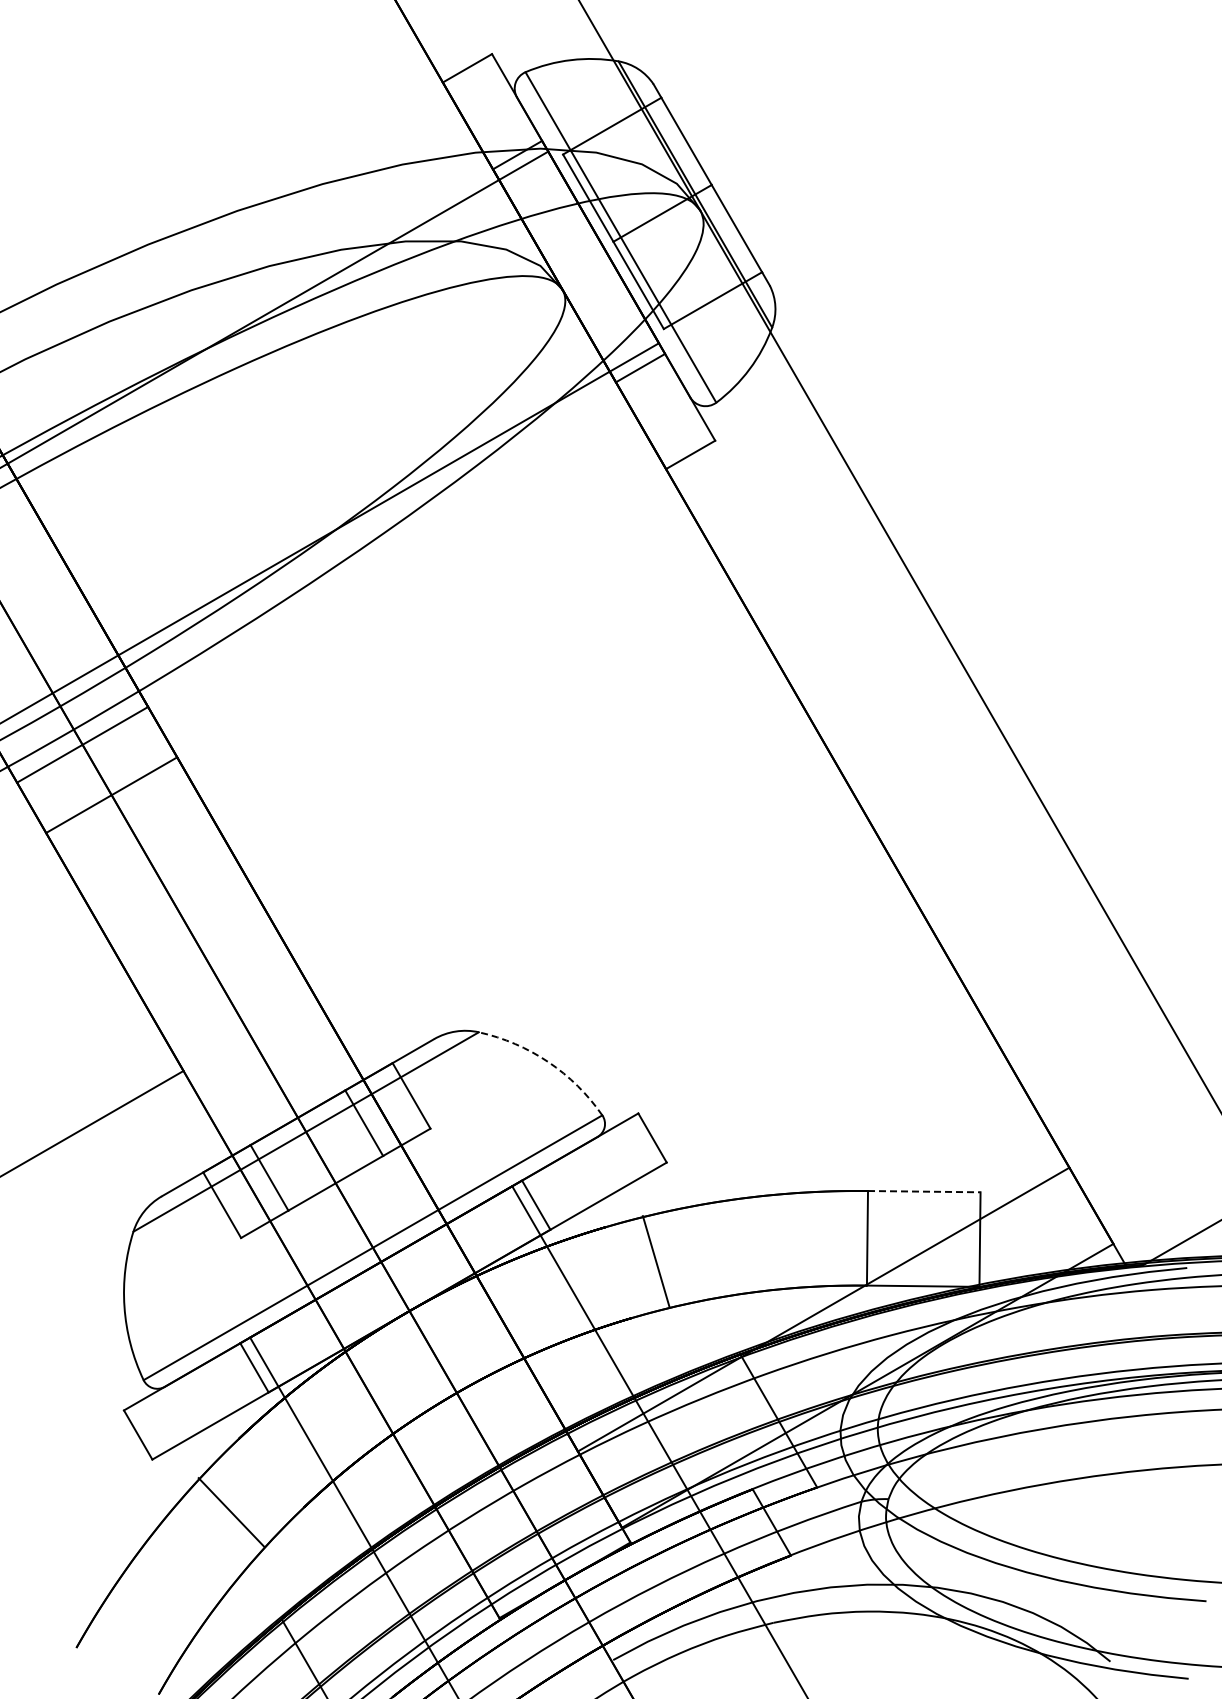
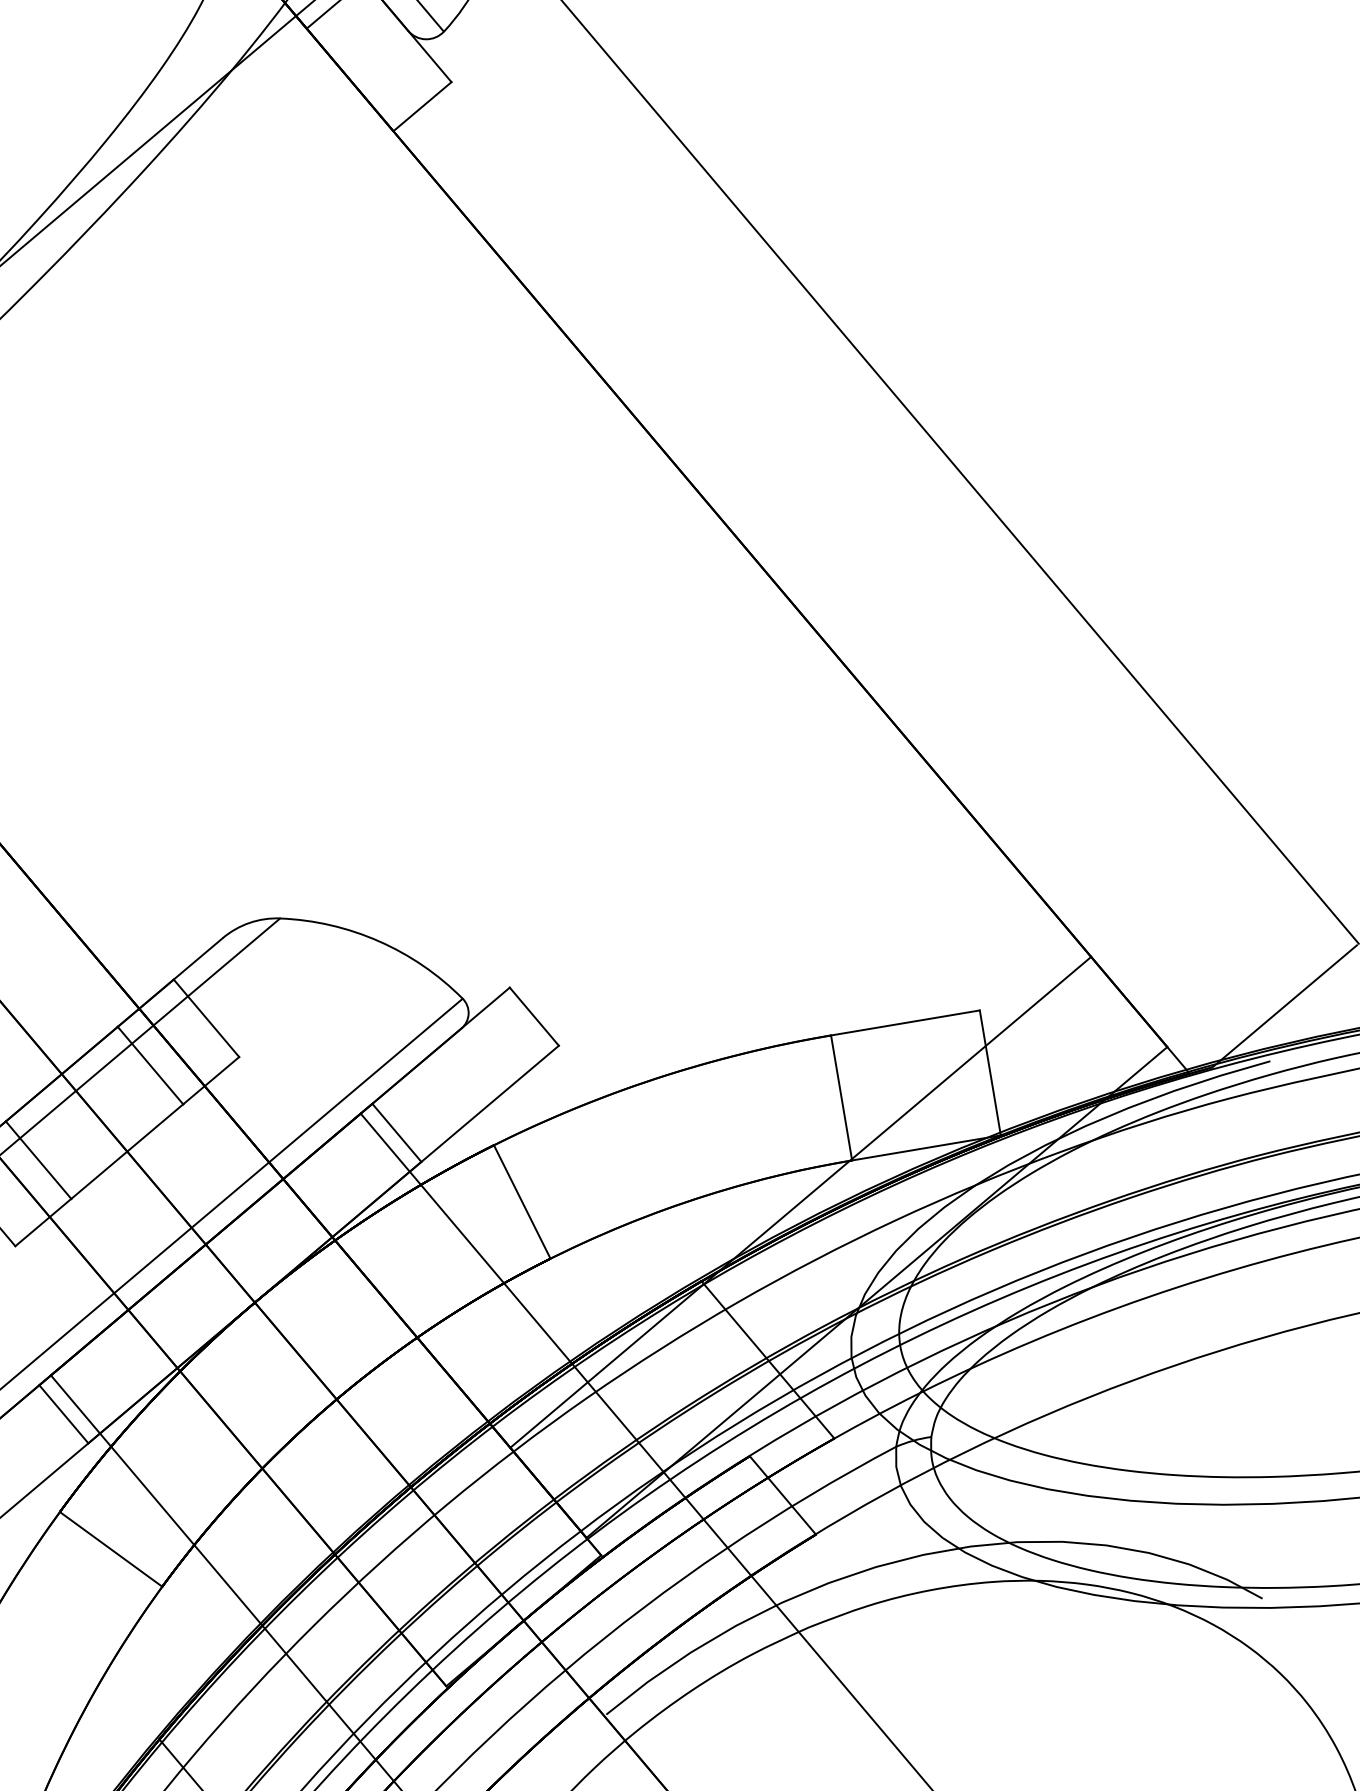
arc: (548, 1062) -> (379, 941), dashed -> solid
line: (924, 1191) -> (905, 1022), dashed -> solid
line: (655, 1261) -> (521, 1202), moved
line: (231, 1512) -> (111, 1549), moved

